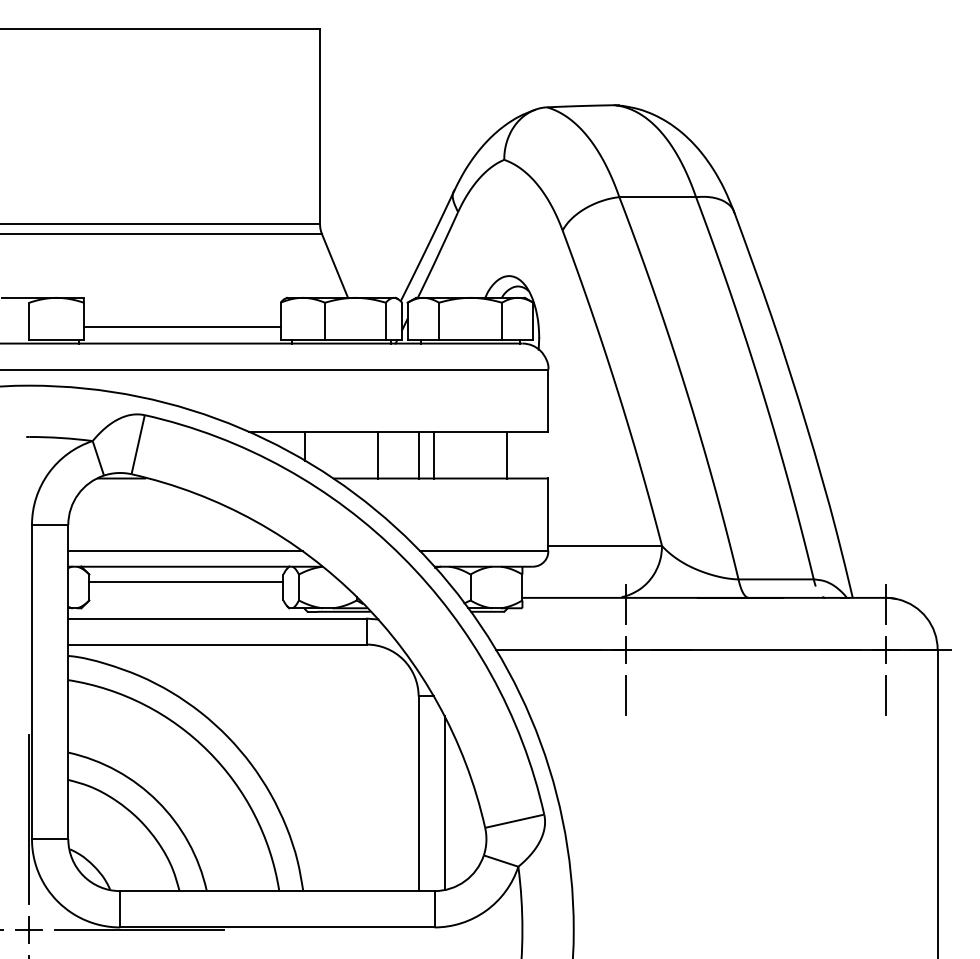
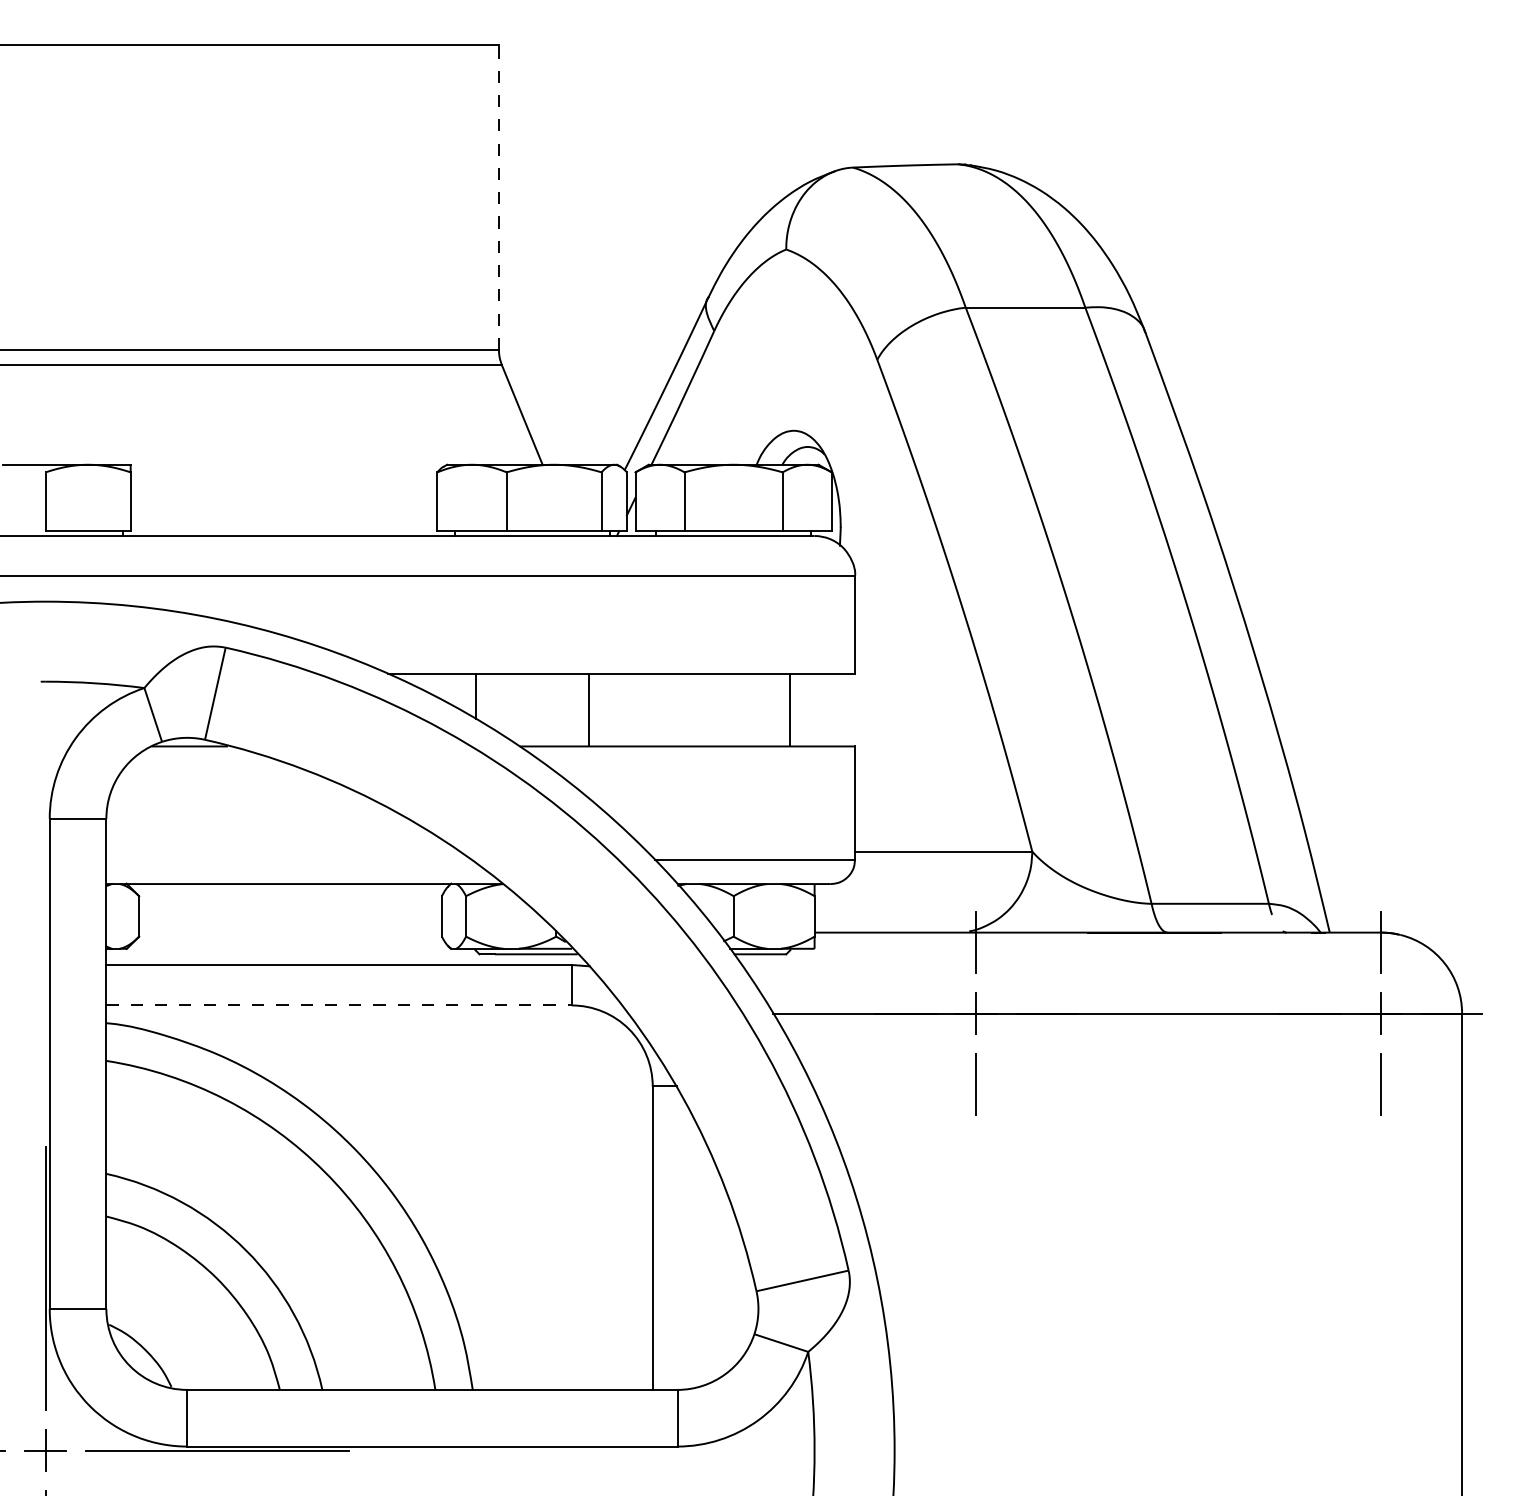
line: (320, 126) -> (499, 197), solid -> dashed
line: (181, 327) -> (282, 510), removed
line: (418, 454) -> (652, 709), removed
line: (434, 454) -> (677, 709), removed
line: (185, 551) -> (289, 860), removed
line: (186, 582) -> (290, 908), removed
line: (218, 644) -> (340, 1005), solid -> dashed
line: (444, 803) -> (693, 1253), removed

